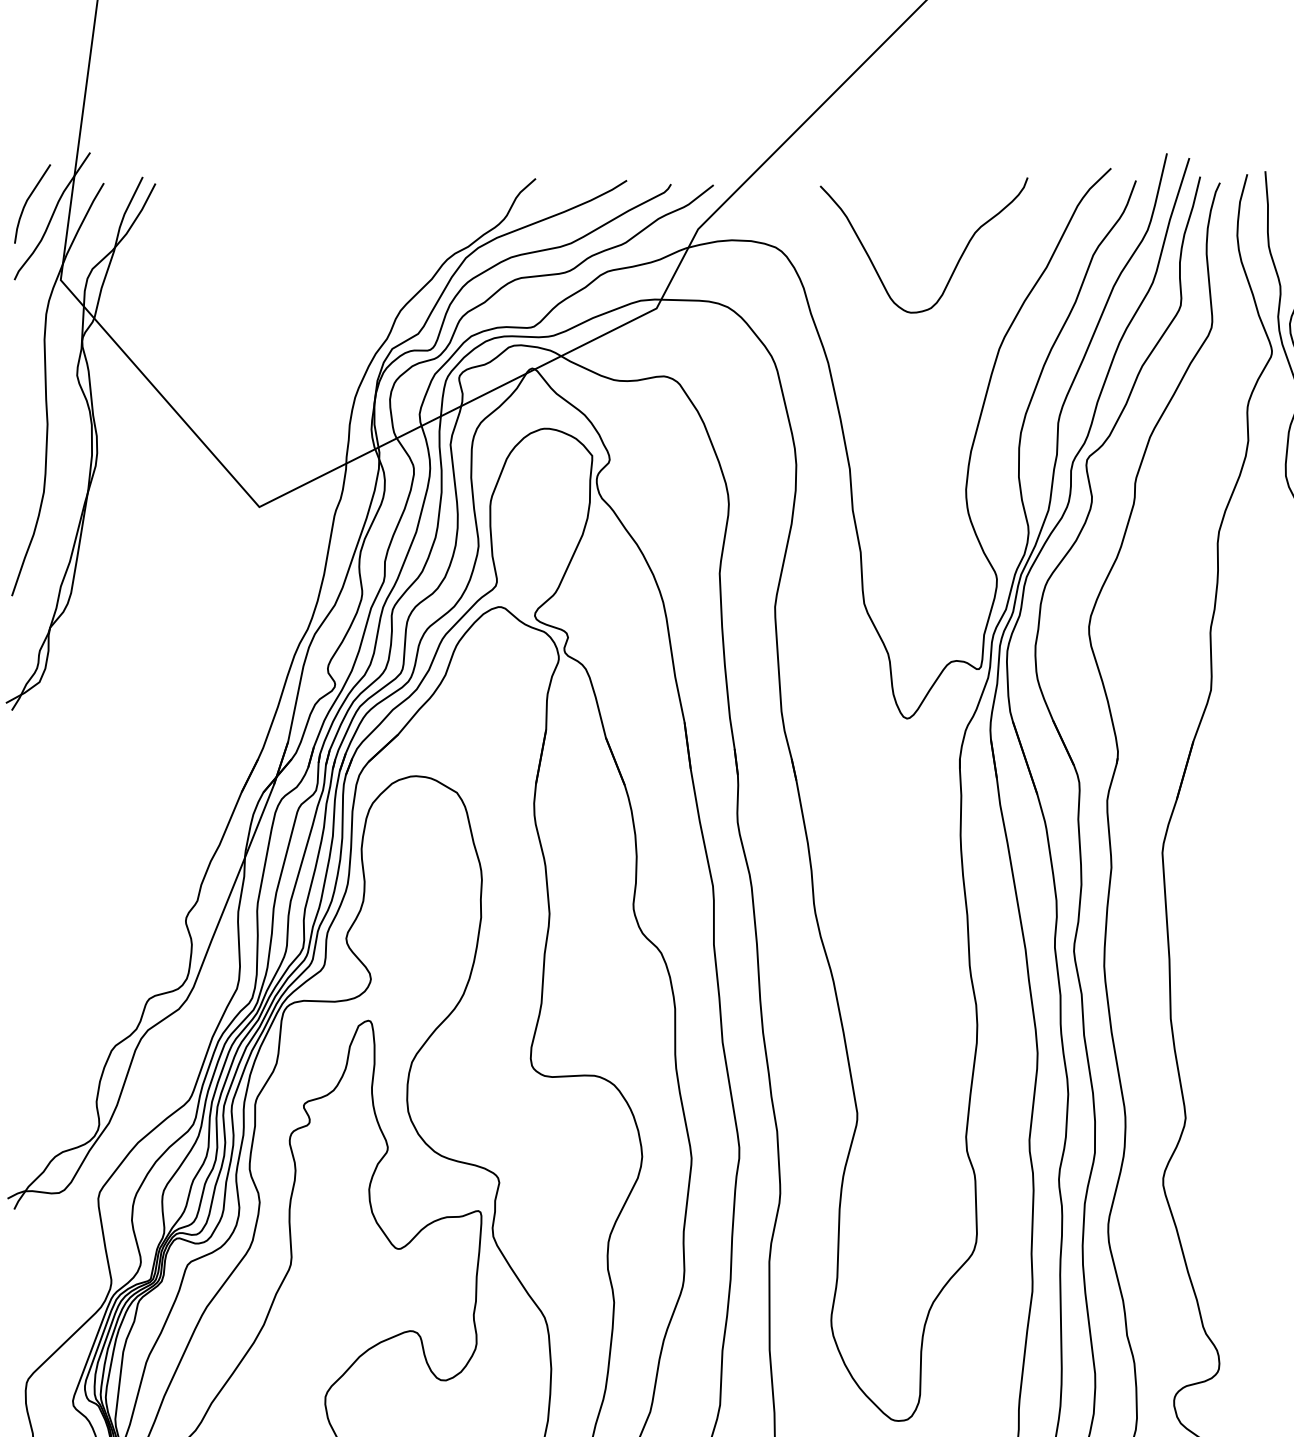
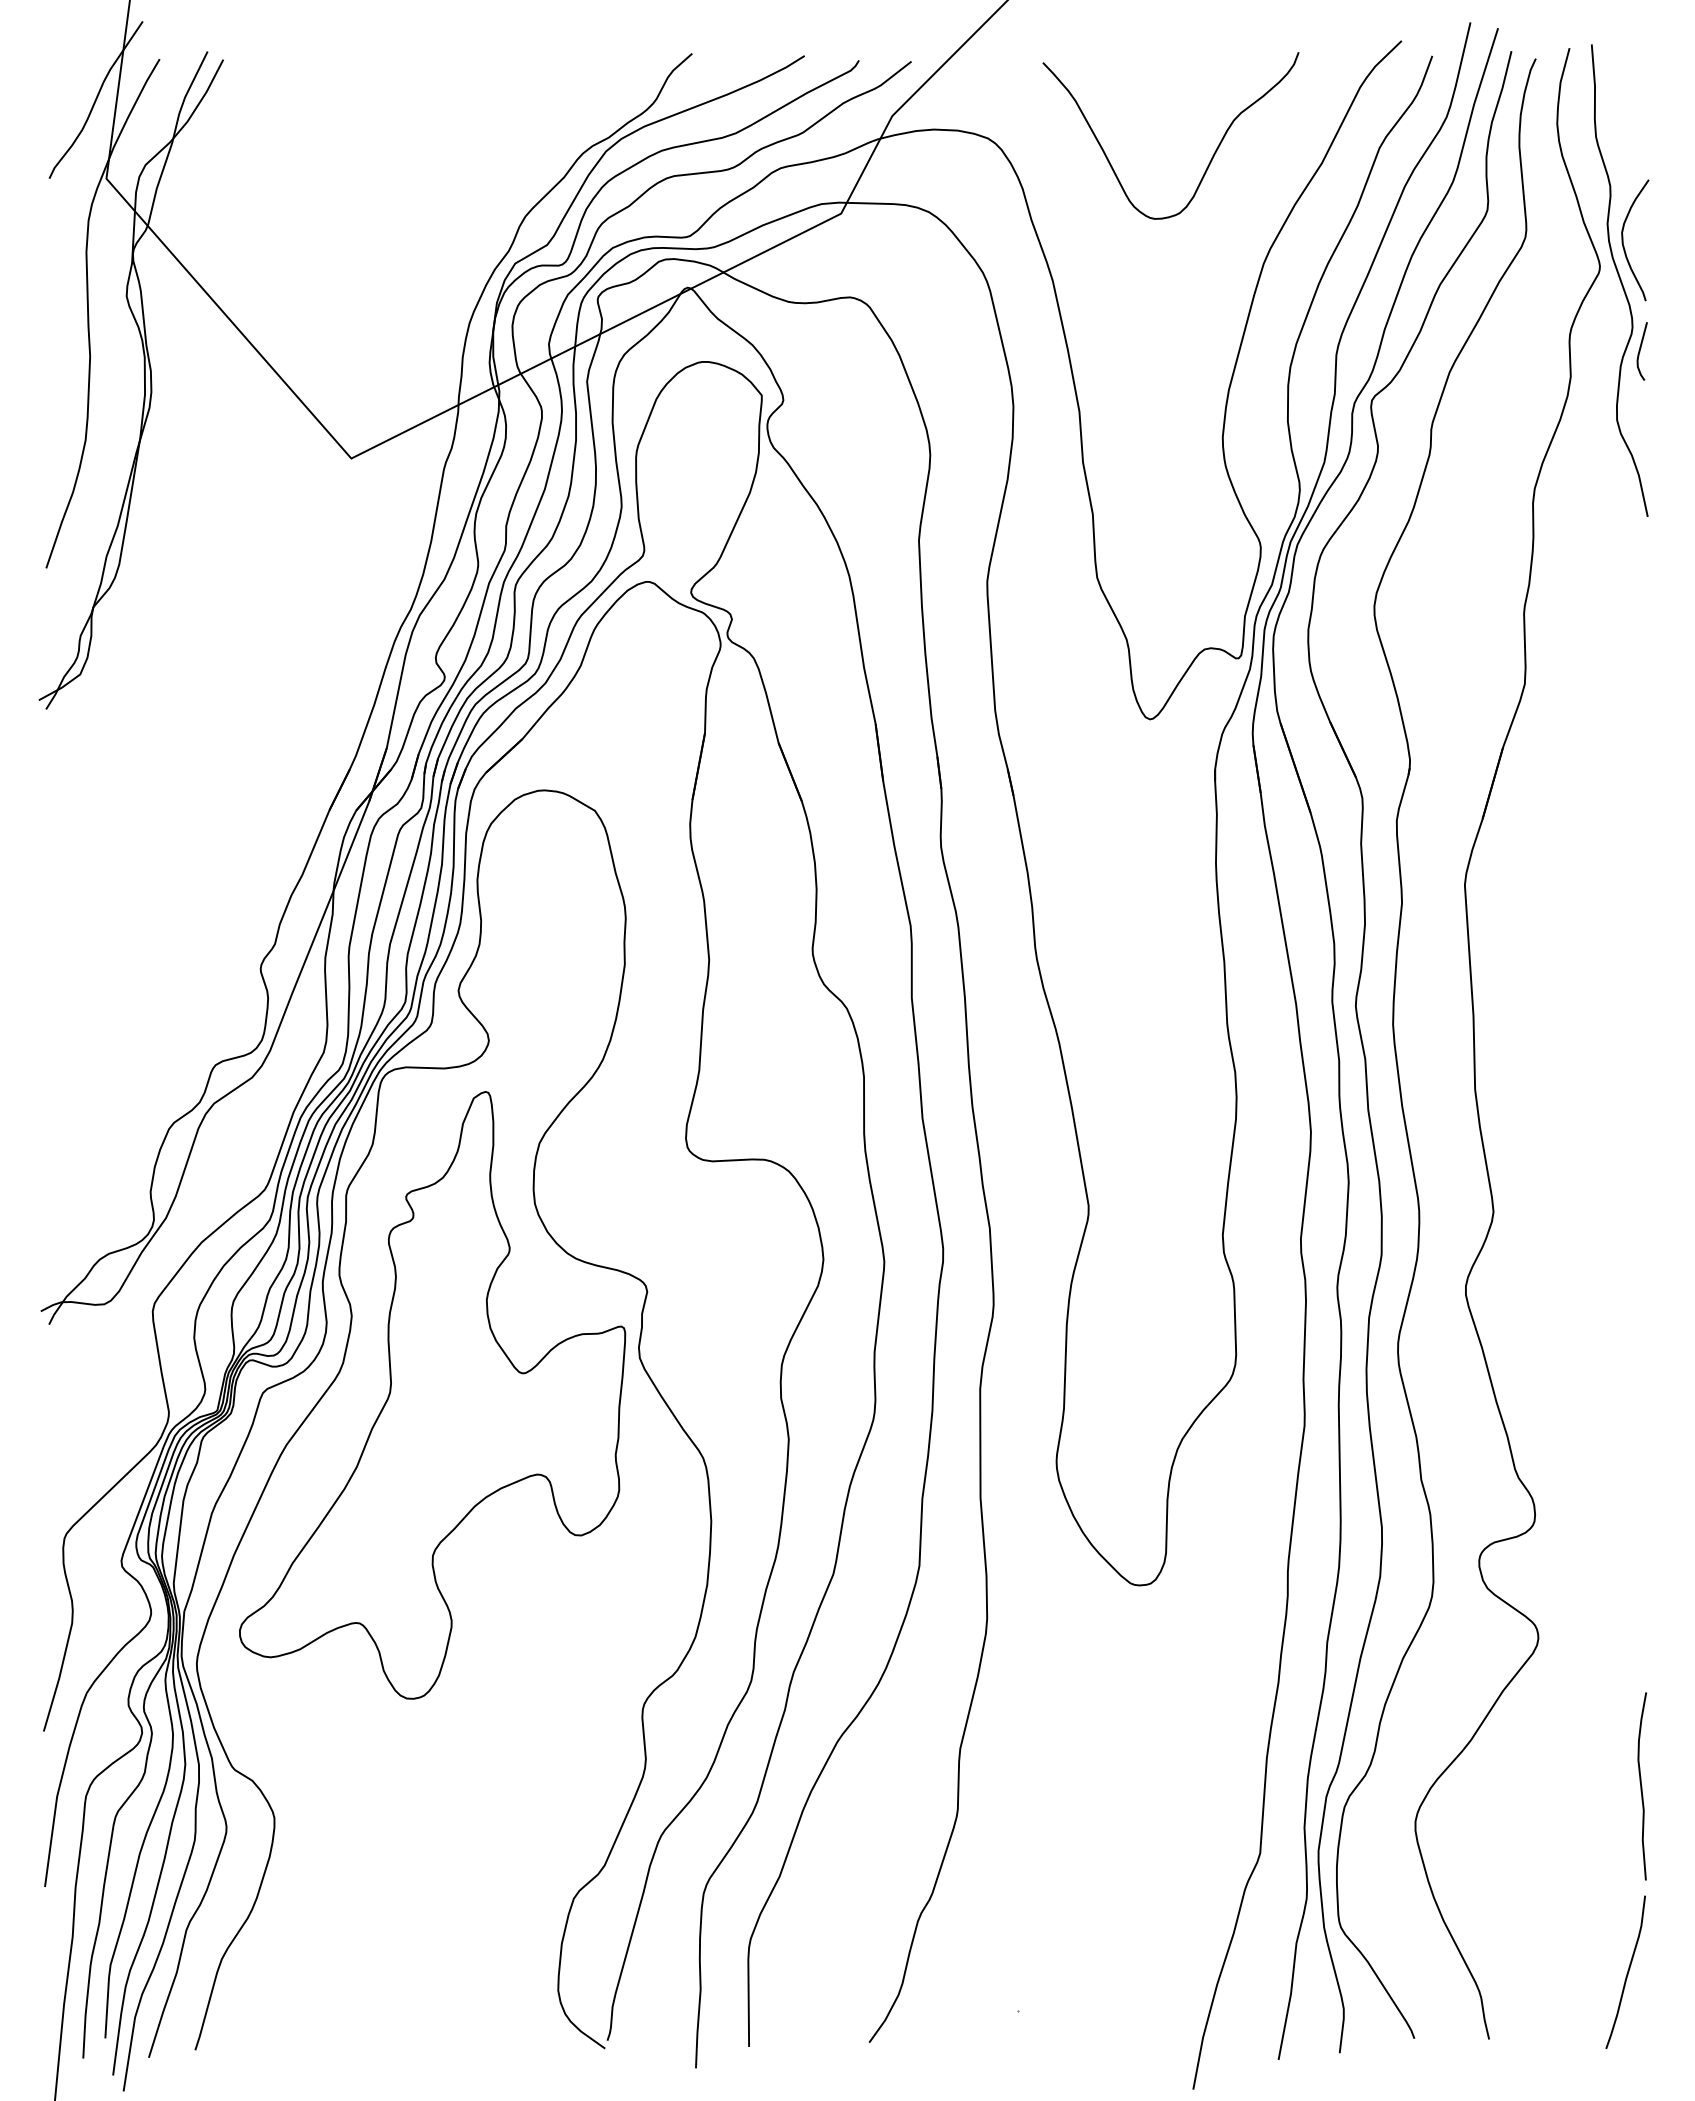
curve: (27, 202) -> (65, 82), removed

